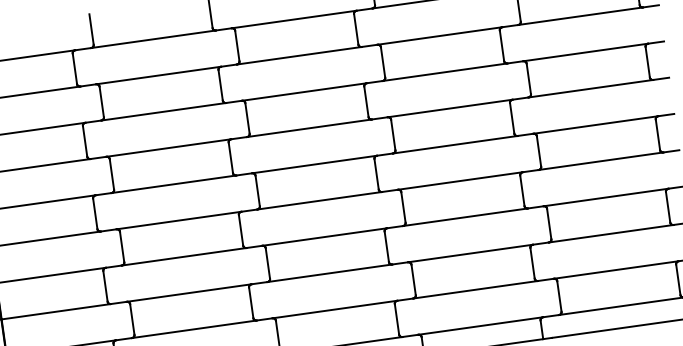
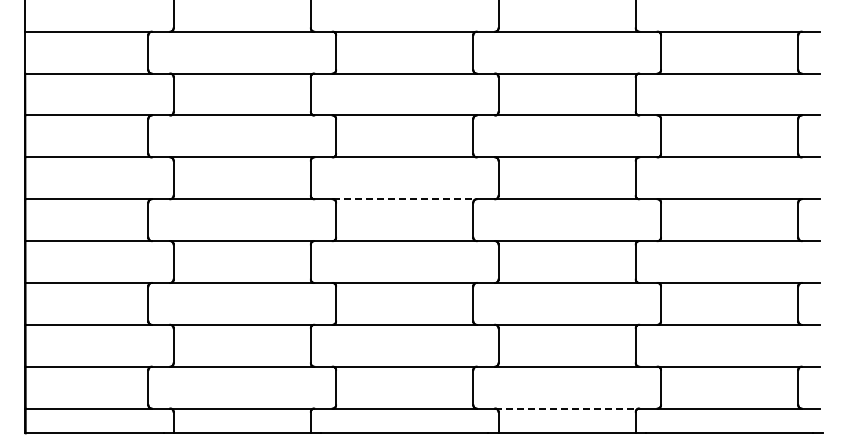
line: (315, 164) -> (405, 199), solid -> dashed
line: (481, 325) -> (567, 408), solid -> dashed

